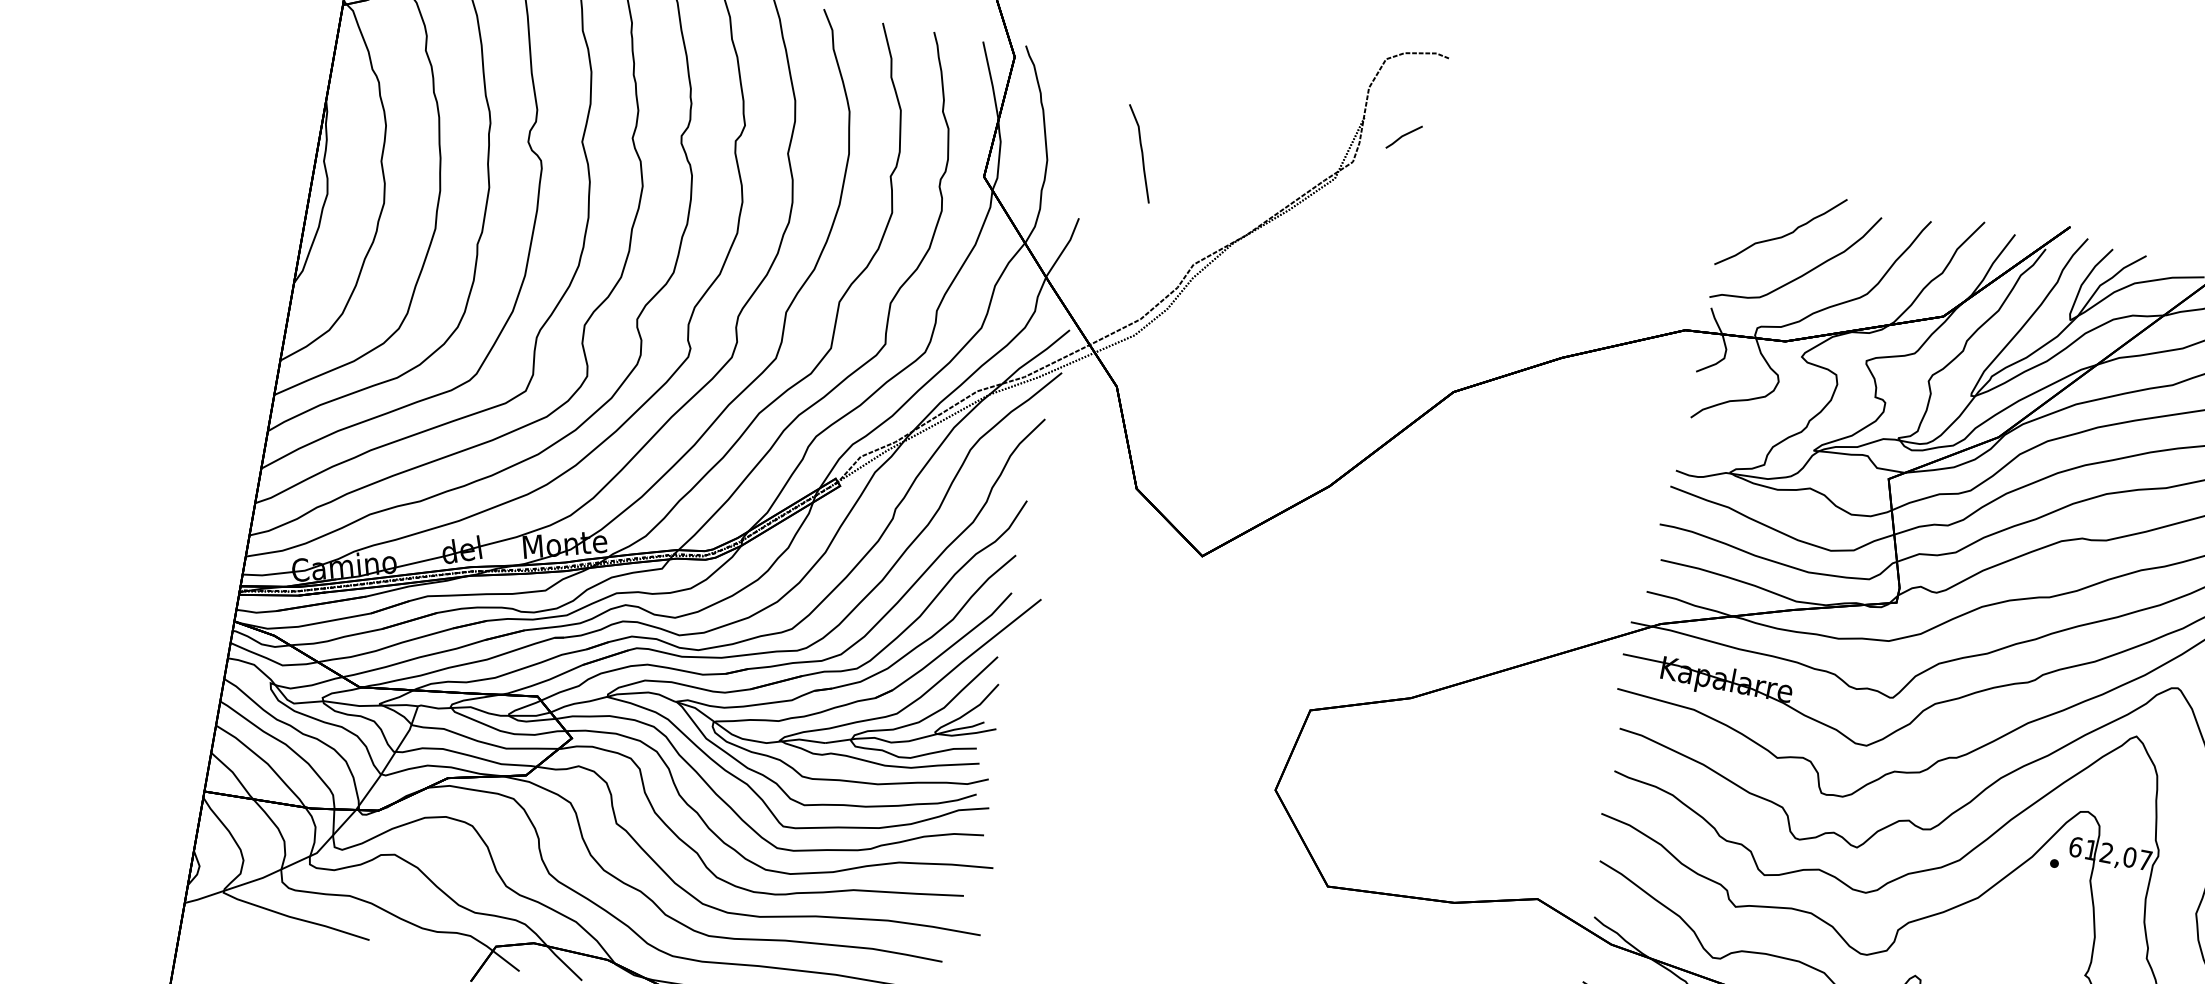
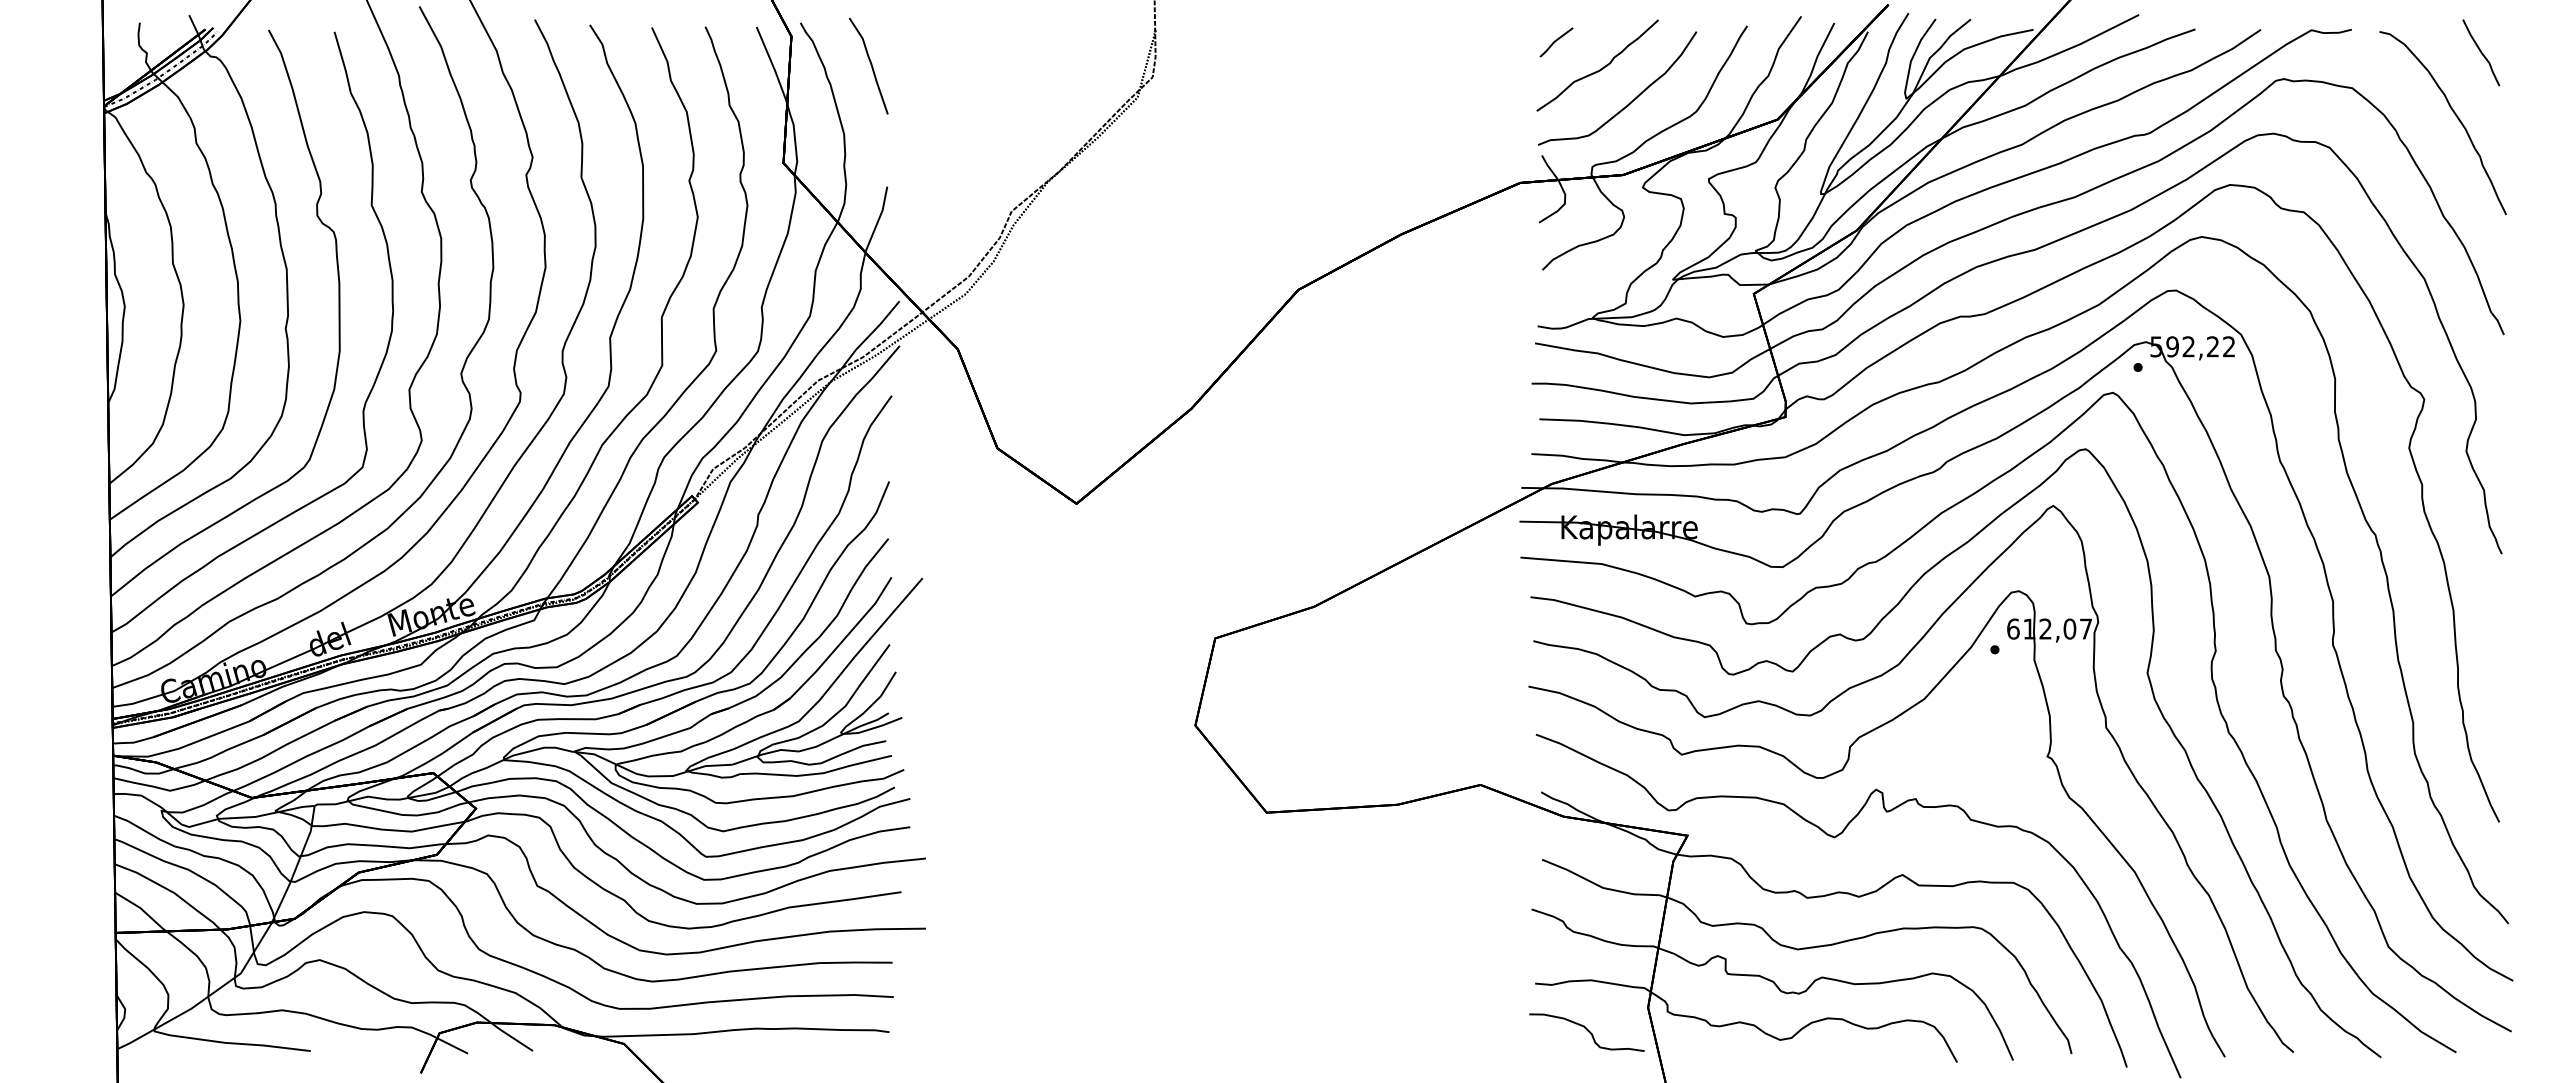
line: (1404, 136) -> (1556, 41), moved
curve: (1141, 153) -> (870, 65), moved

